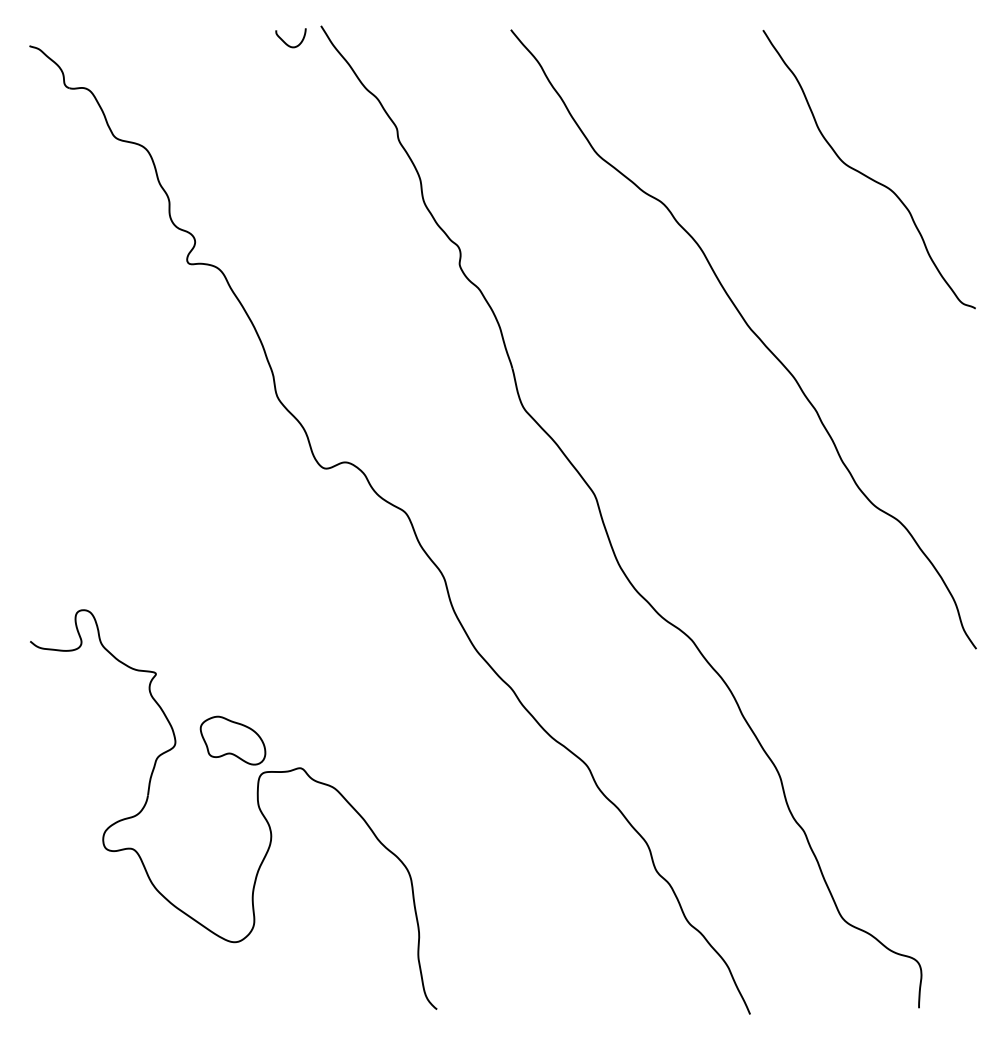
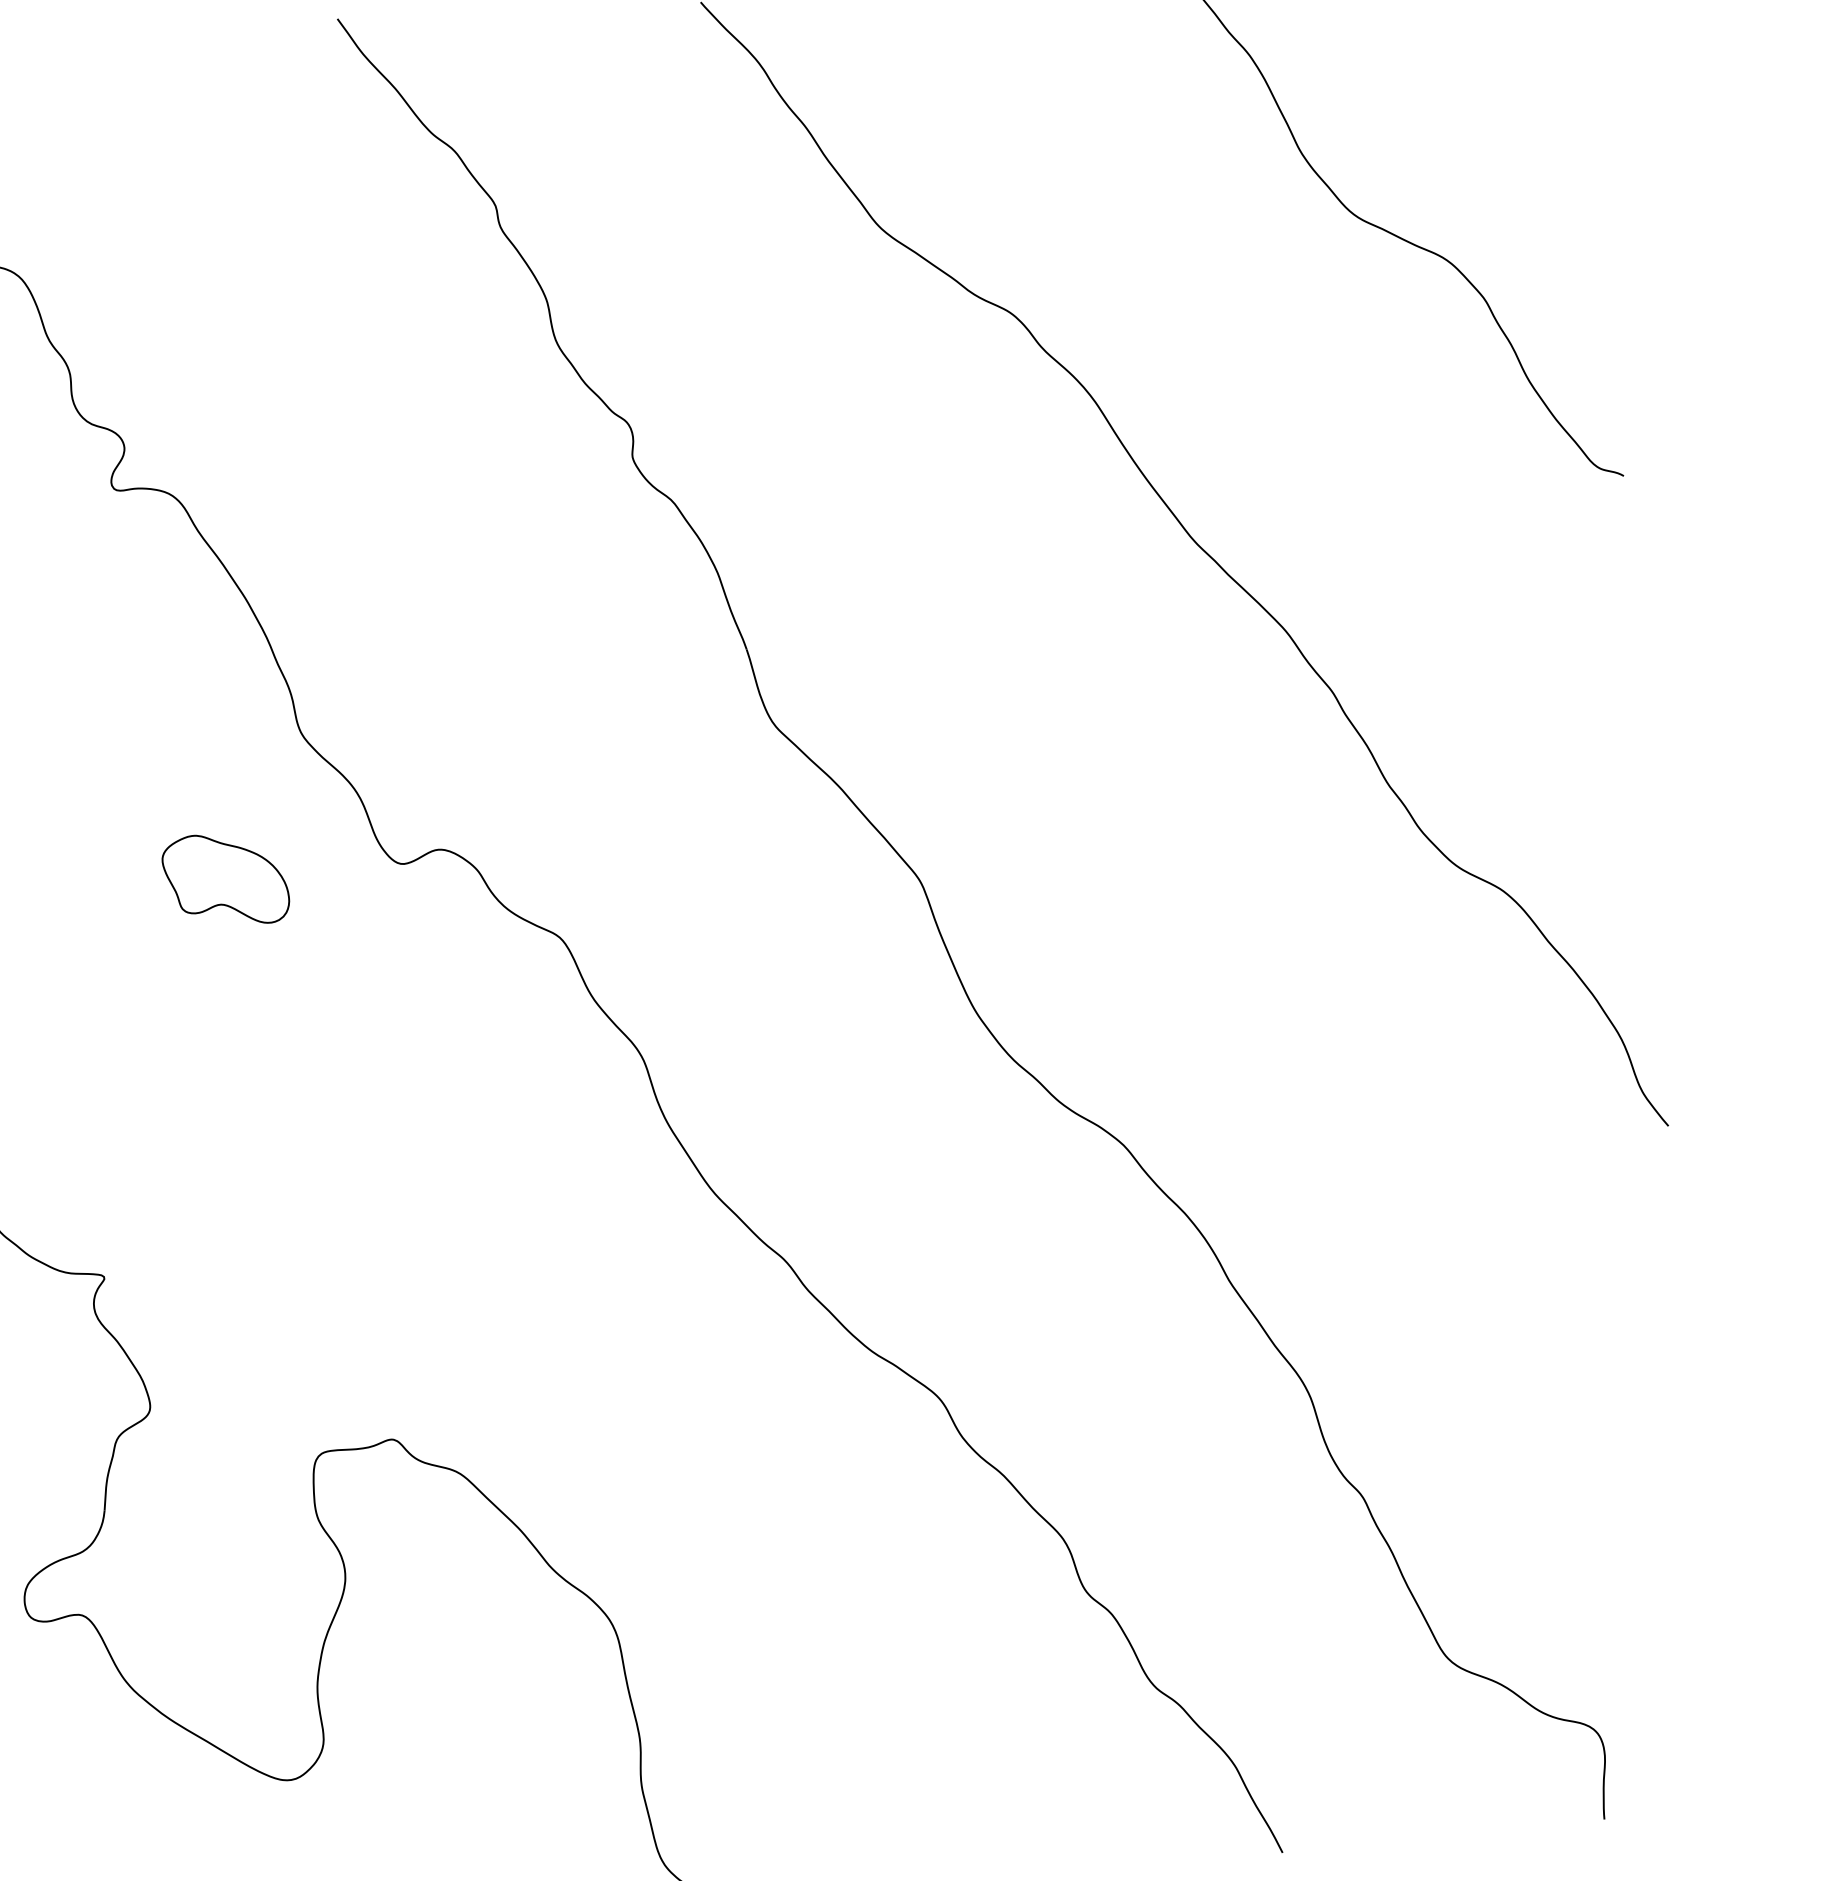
curve: (287, 43) -> (275, 56), removed
part: (232, 740) -> (224, 879), moved

